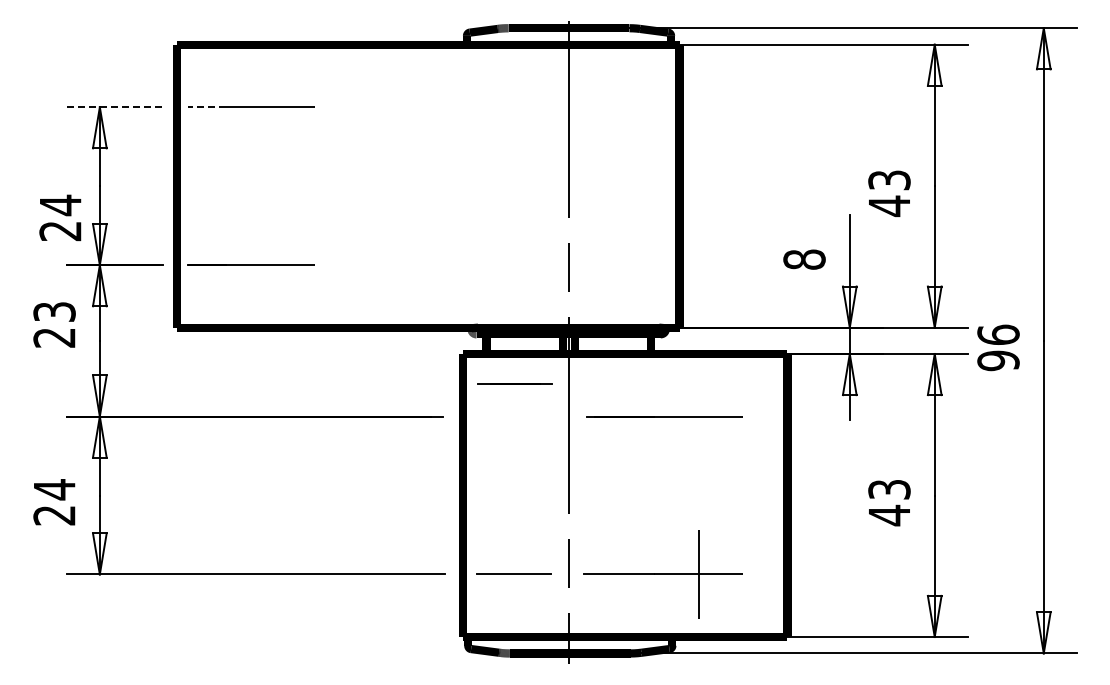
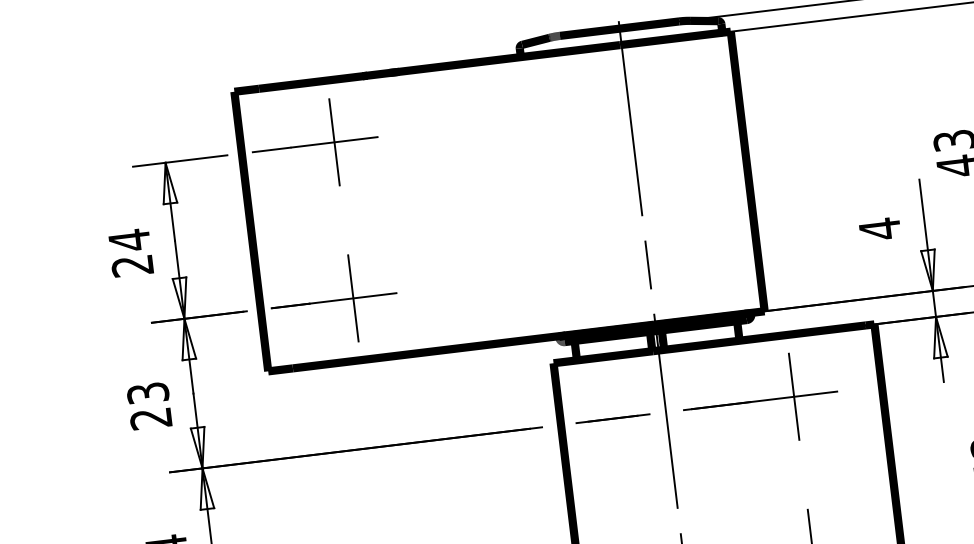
line: (270, 106) -> (334, 141), added
line: (114, 107) -> (180, 161), dashed -> solid
line: (206, 107) -> (270, 150), dashed -> solid
text: (60, 217) -> (130, 252), moved
text: (804, 259) -> (879, 228), 8 -> 4
line: (270, 264) -> (352, 297), added
text: (54, 324) -> (149, 405), moved
line: (514, 383) -> (612, 418), moved
line: (698, 416) -> (793, 396), added

